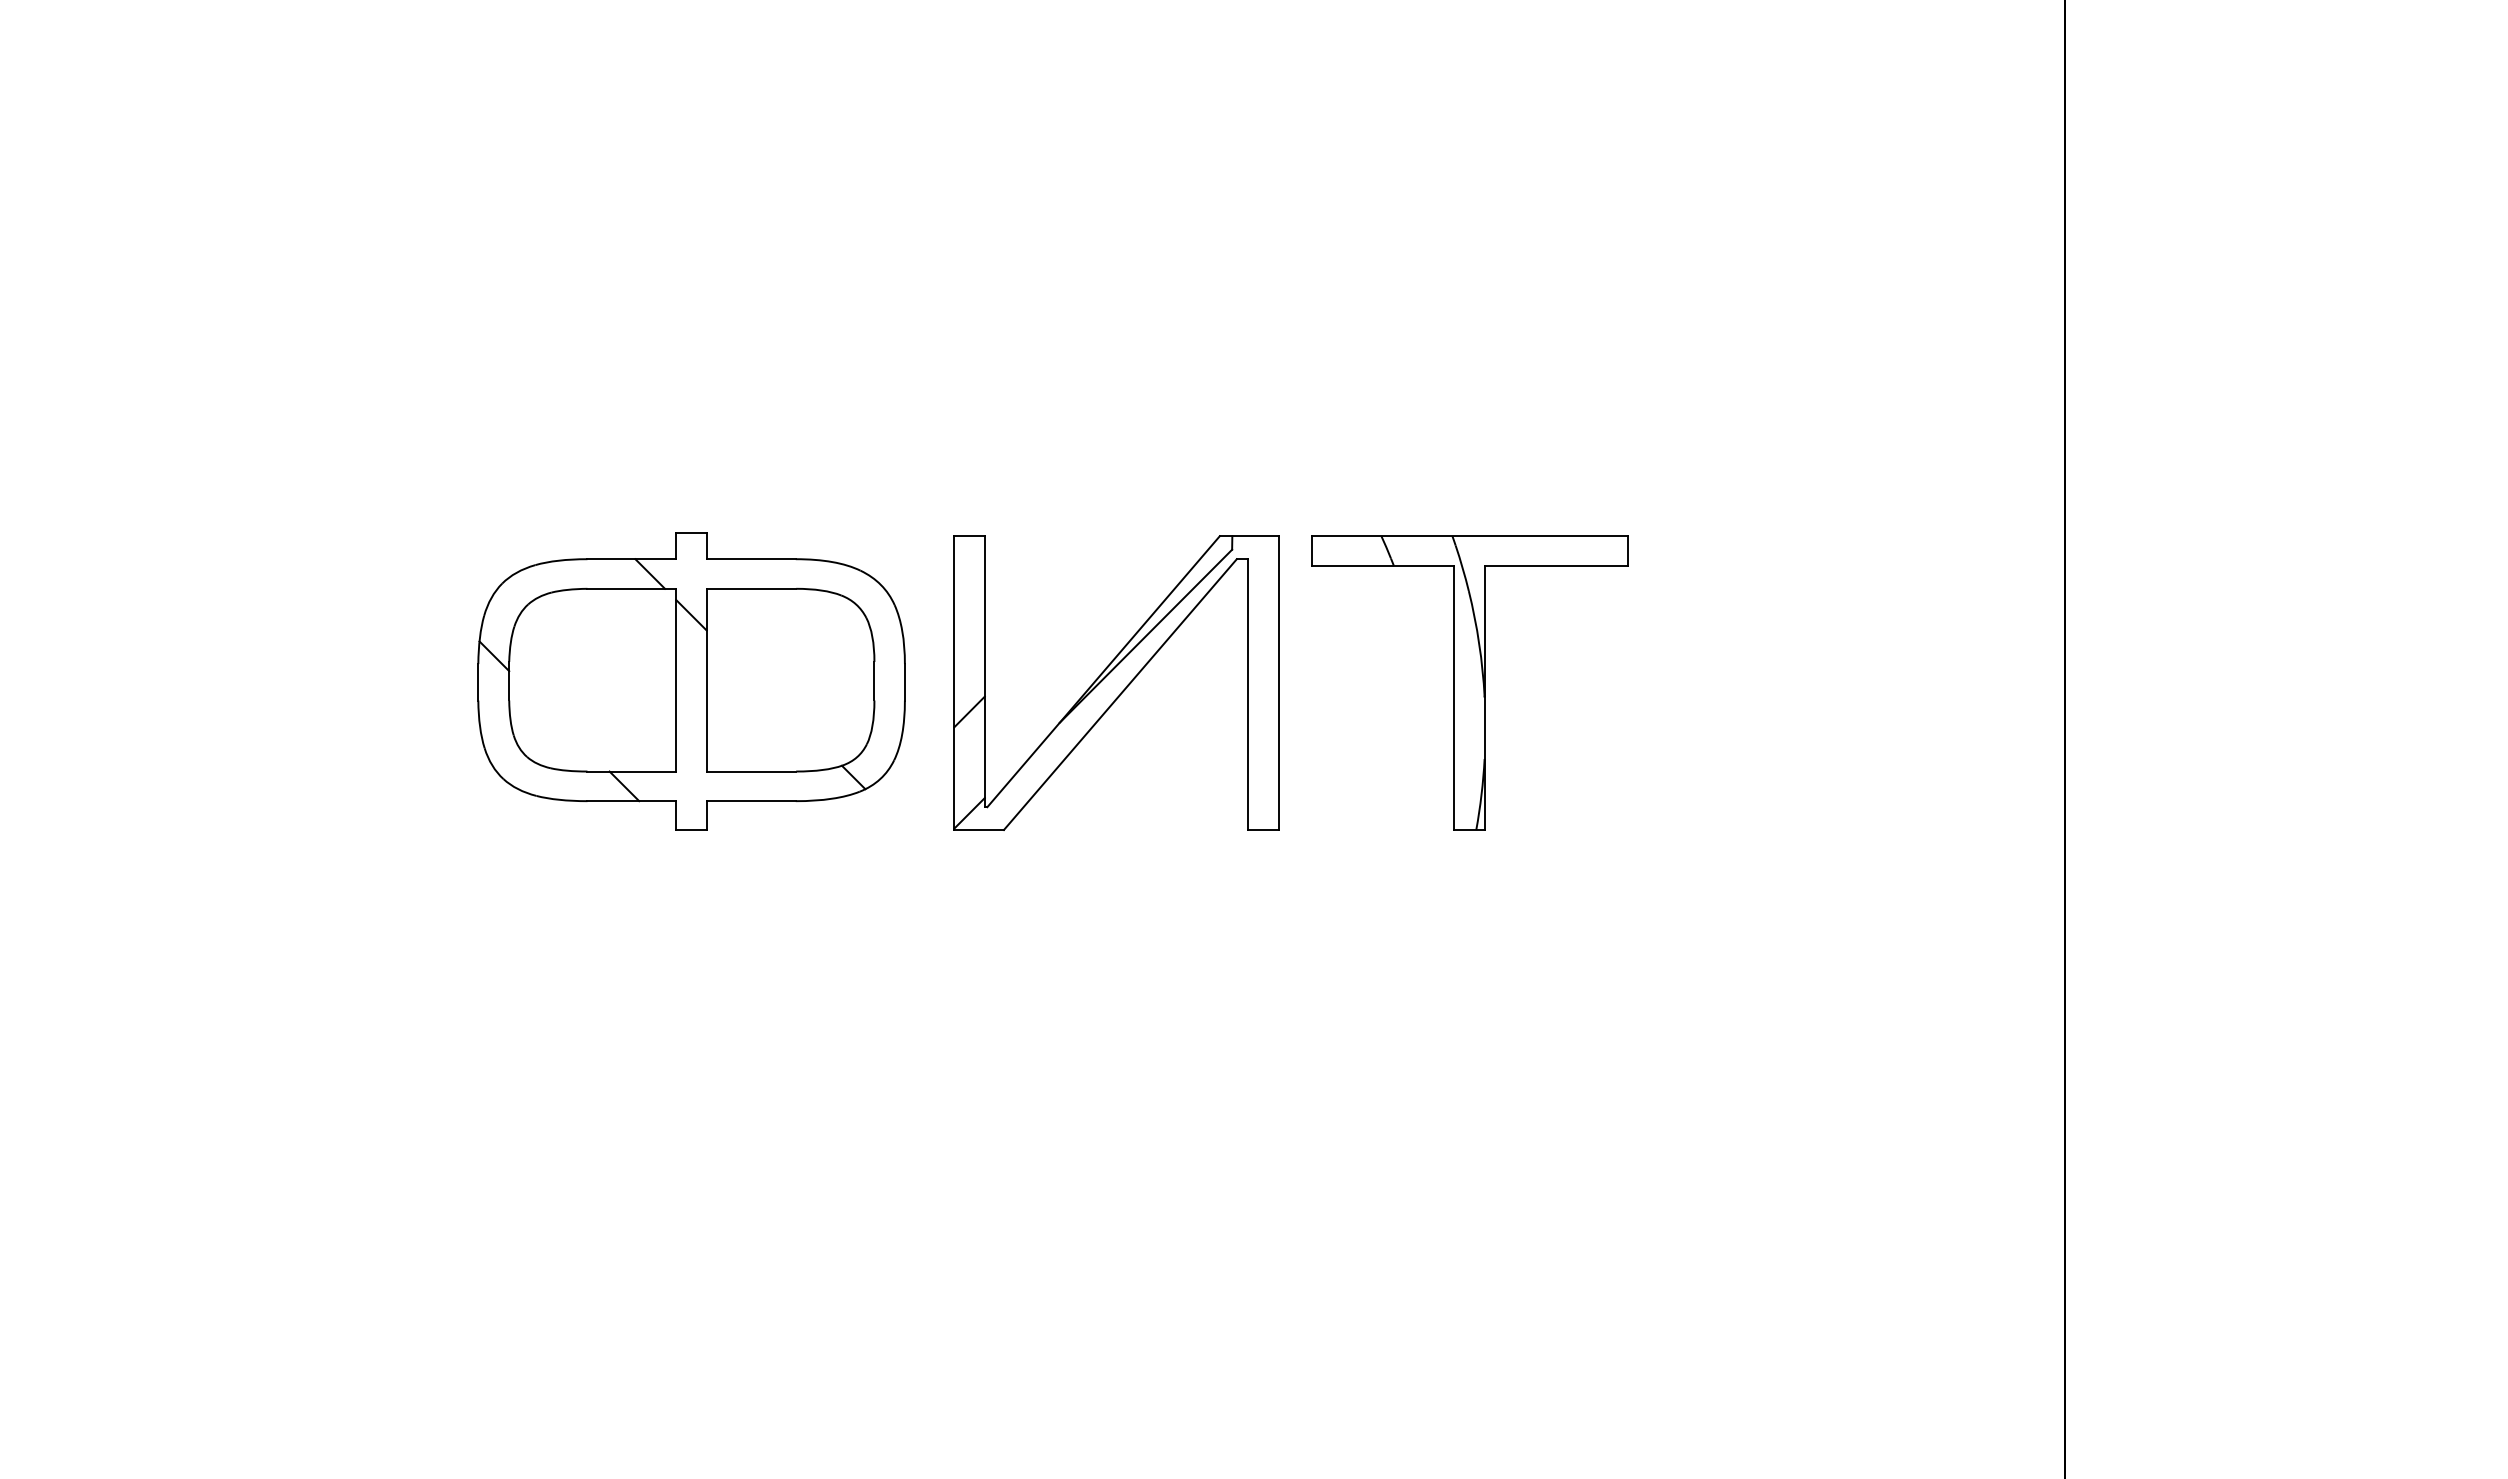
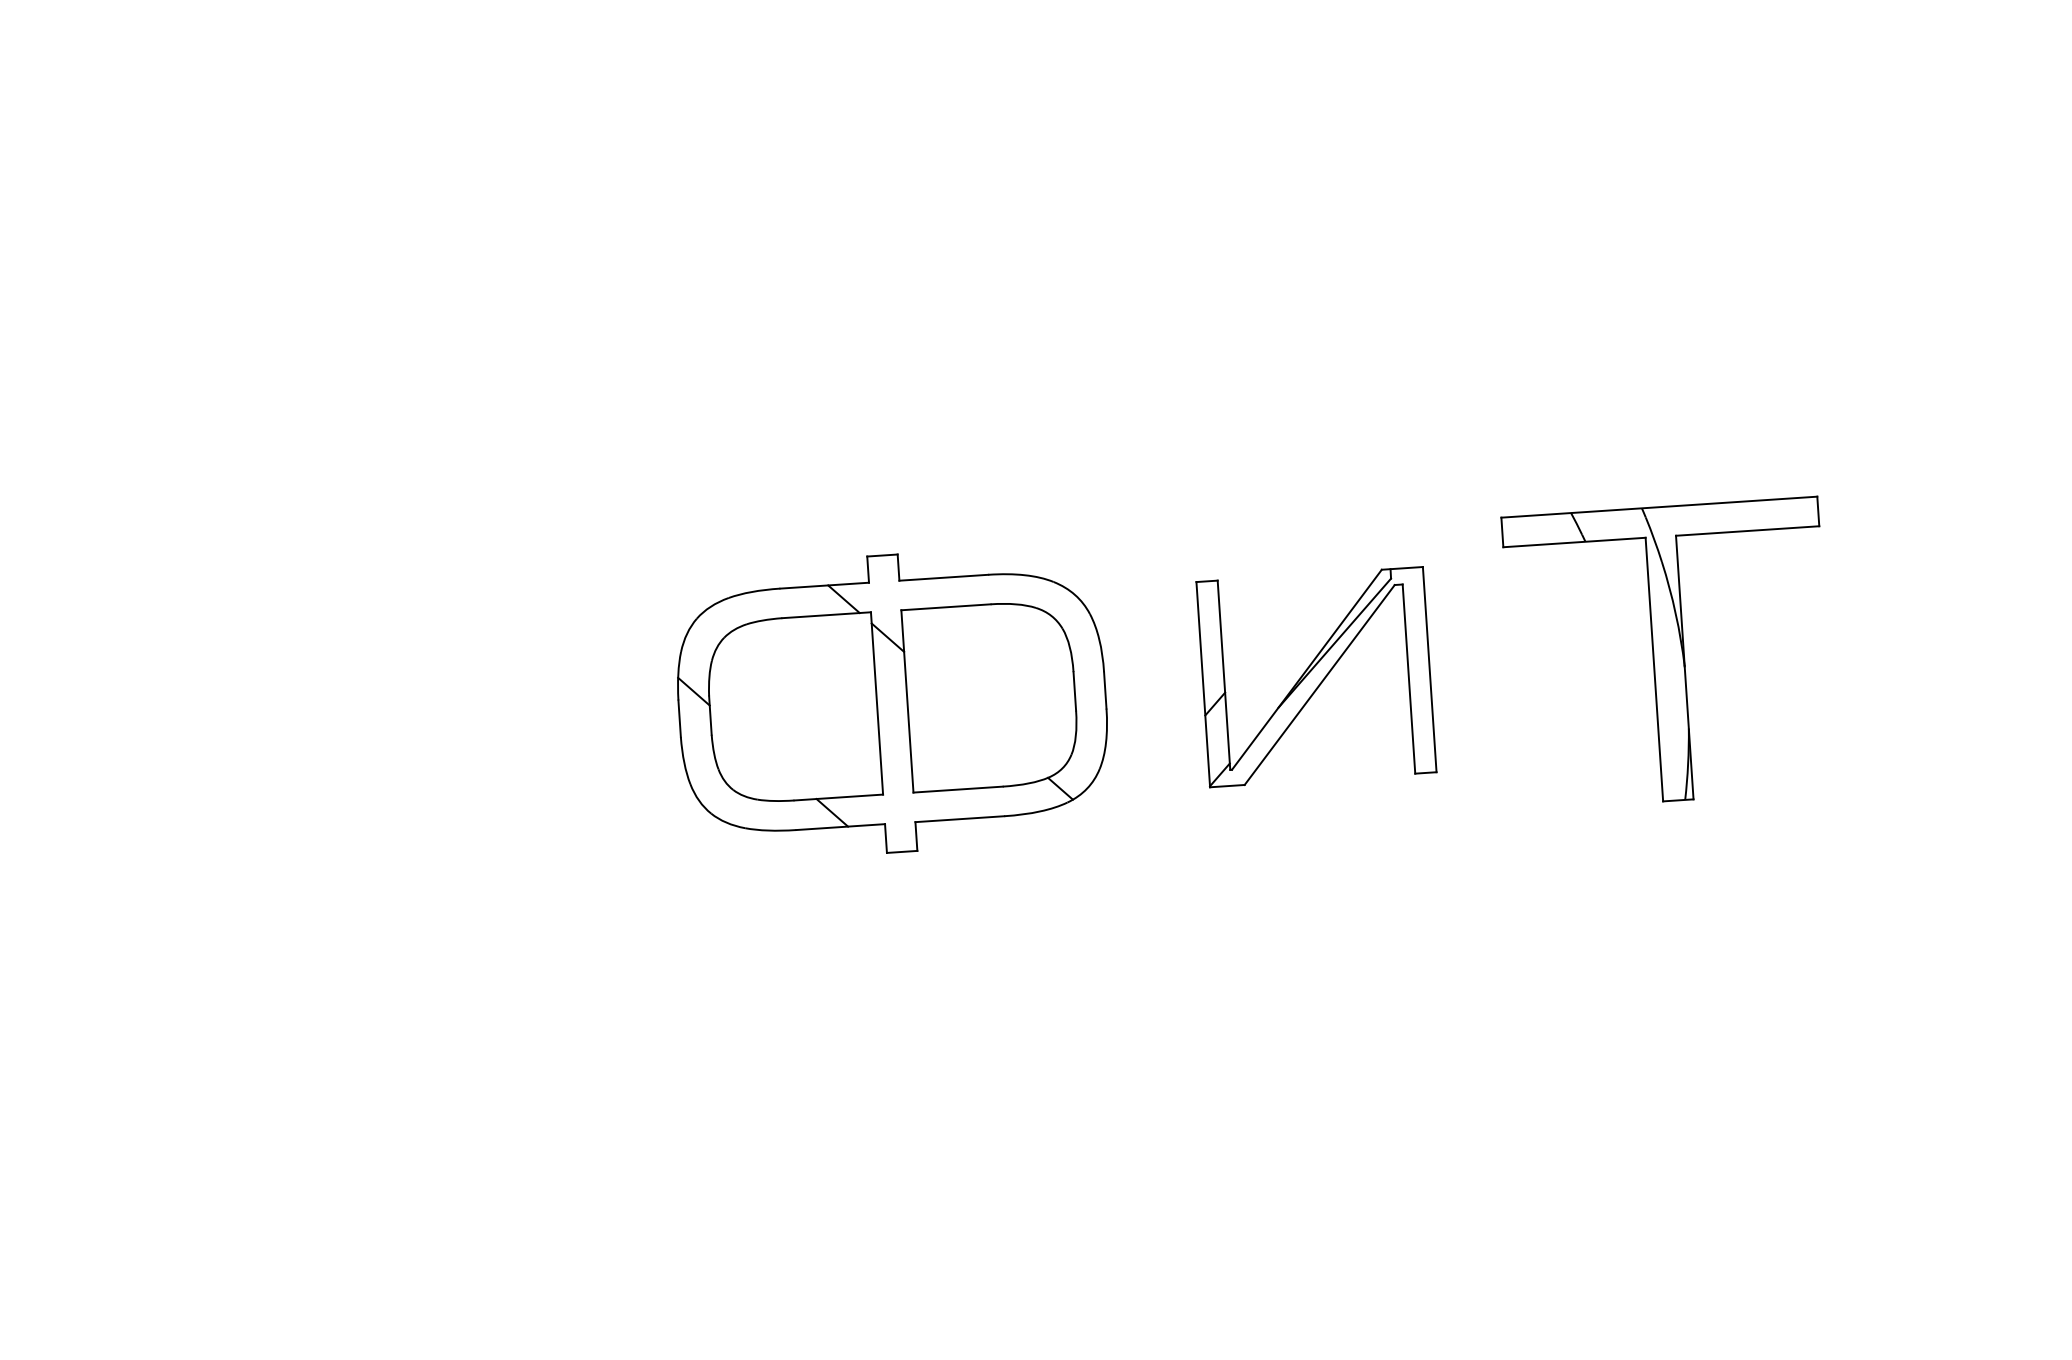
part: (1116, 682) -> (1316, 676), size x0.7

